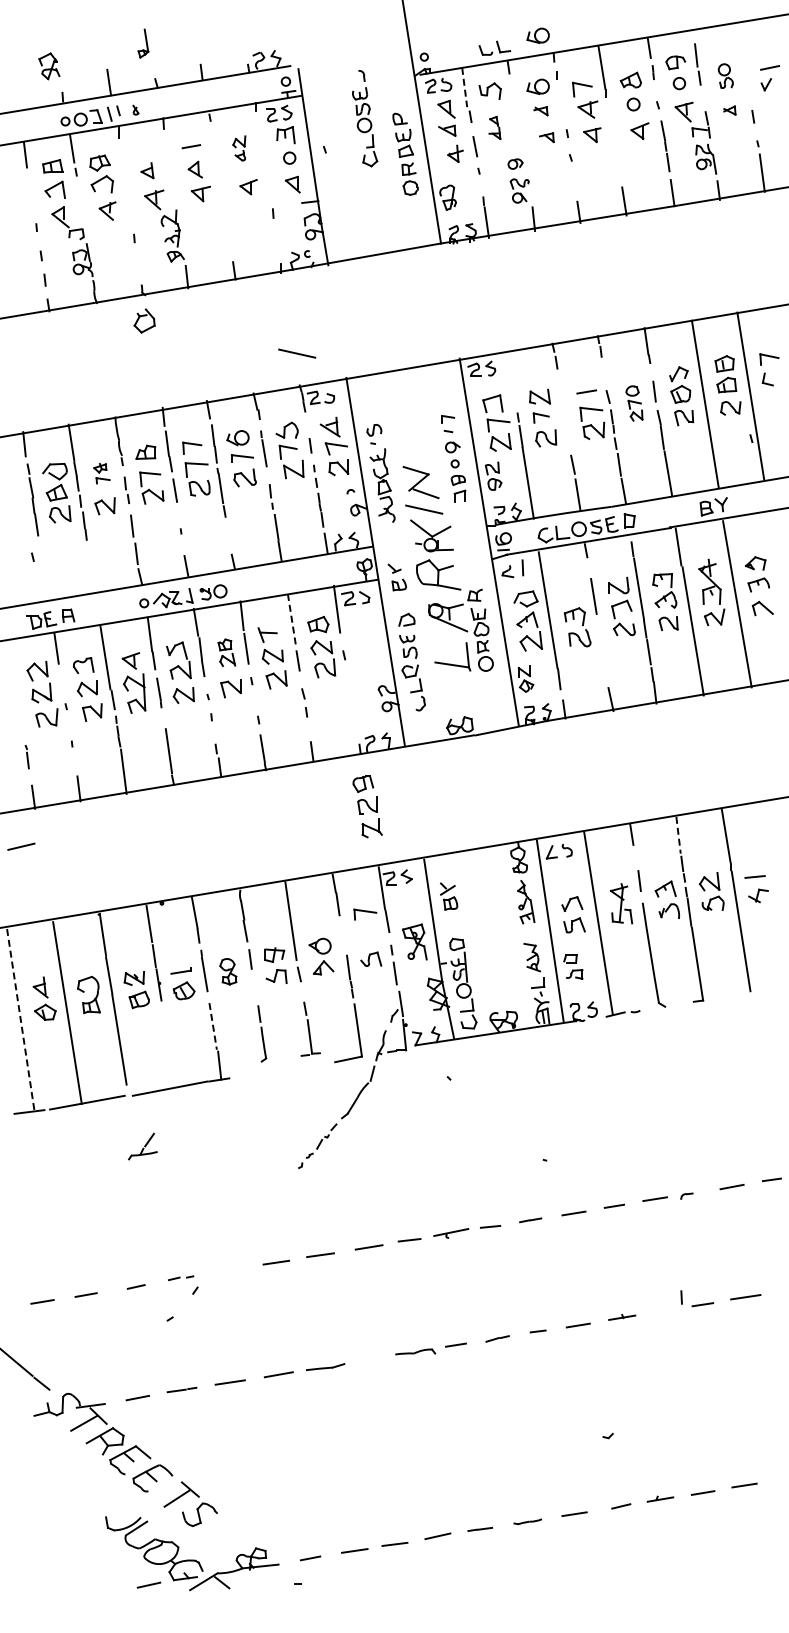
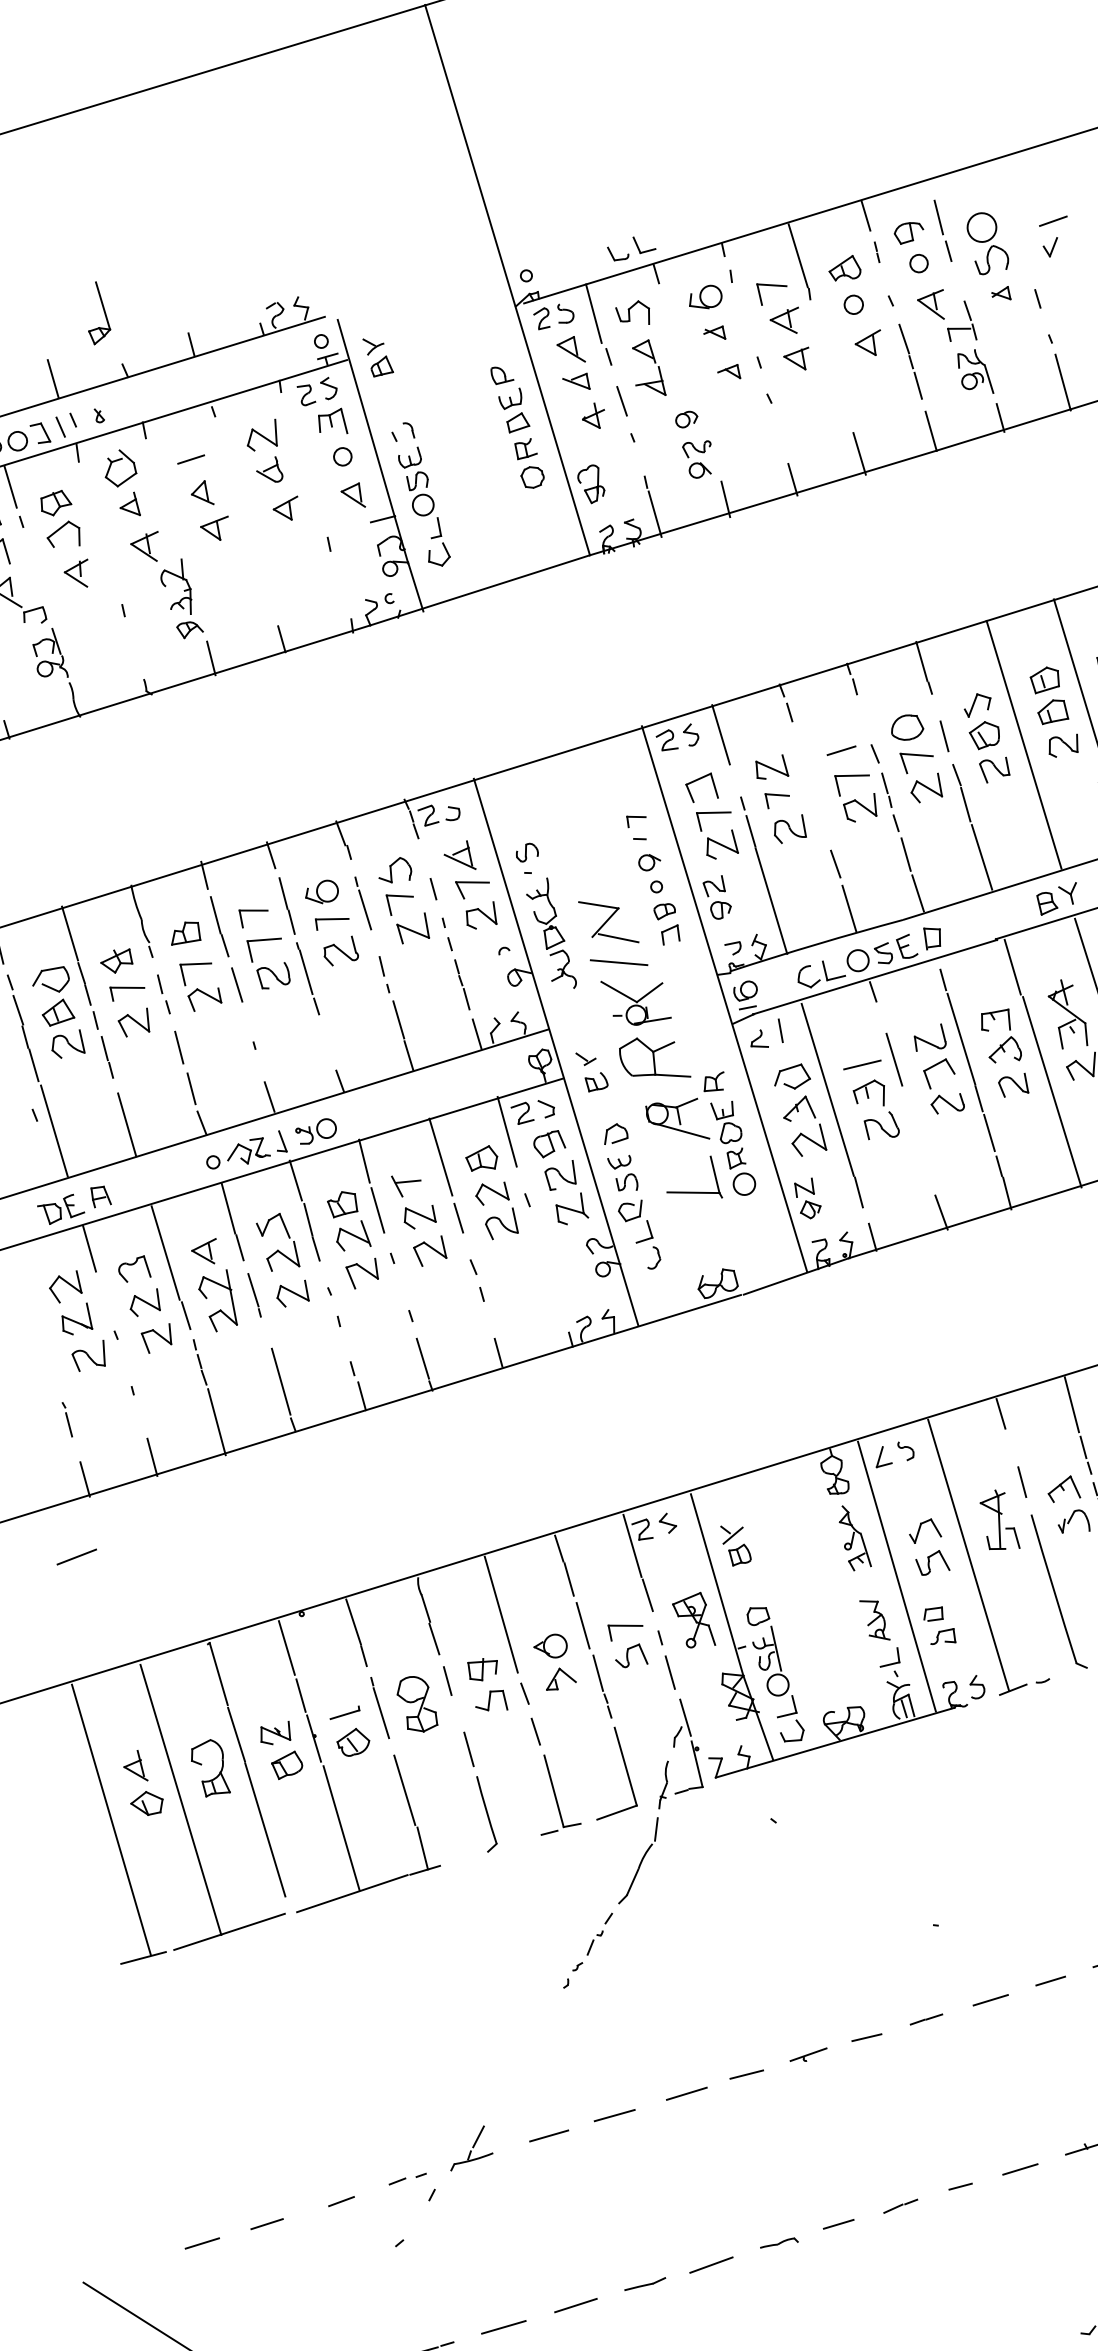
part: (537, 35) -> (693, 219), removed
part: (143, 43) -> (97, 312), size x1.43
part: (725, 75) -> (987, 241), size x1.67
line: (464, 87) -> (593, 313), dashed -> solid
part: (321, 96) -> (378, 356), added
part: (365, 118) -> (423, 494), moved
part: (494, 127) -> (647, 368), size x1.67
part: (239, 148) -> (264, 452), size x1.67
part: (144, 320) -> (119, 467), moved
line: (297, 353) -> (394, 751), removed
line: (510, 371) -> (721, 735), added
part: (634, 403) -> (916, 758), size x1.67
part: (101, 473) -> (121, 974), size x1.67
line: (43, 568) -> (53, 1130), added
line: (91, 571) -> (126, 1124), added
line: (572, 596) -> (861, 1064), added
line: (292, 620) -> (441, 1157), dashed -> solid
part: (226, 652) -> (348, 1220), size x1.43
part: (367, 806) -> (560, 1177), moved
line: (678, 835) -> (1071, 1405), dashed -> solid
part: (365, 914) -> (626, 1630), moved
line: (342, 935) -> (582, 1625), added
part: (227, 971) -> (415, 1704), size x1.43
line: (20, 1019) -> (110, 1819), dashed -> solid
line: (213, 1026) -> (405, 1790), dashed -> solid
part: (310, 1029) -> (553, 1775), size x1.43
part: (261, 1033) -> (479, 1791), size x1.43
line: (168, 1045) -> (340, 1828), added
part: (142, 1146) -> (469, 2148), moved
part: (451, 1233) -> (809, 2055), size x0.71
part: (415, 1351) -> (778, 2242), size x0.62
line: (369, 1360) -> (710, 2265), added
part: (325, 1366) -> (645, 2283), size x0.71

